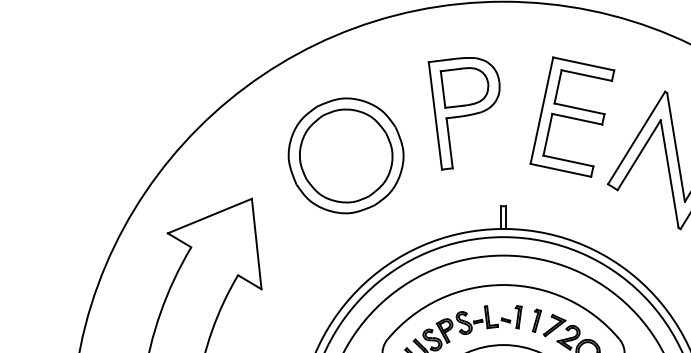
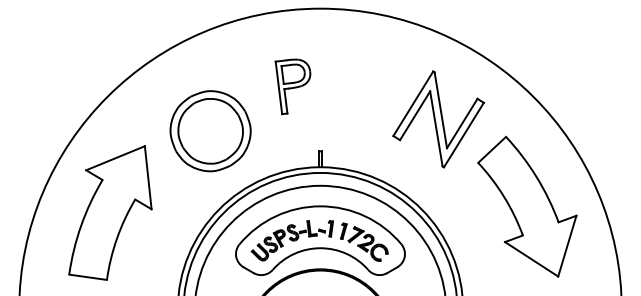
part: (463, 113) -> (292, 86), size x0.7
part: (572, 116) -> (368, 88), removed
part: (345, 156) -> (210, 131), moved

